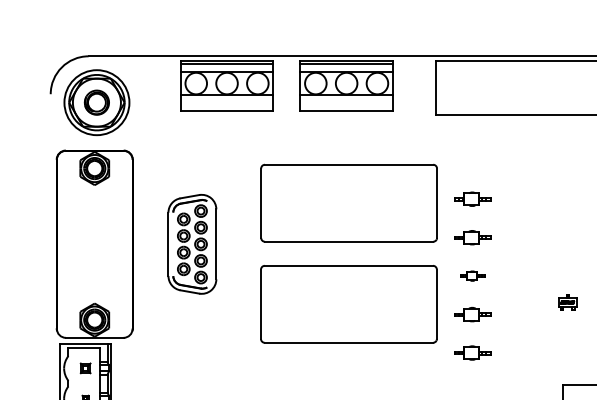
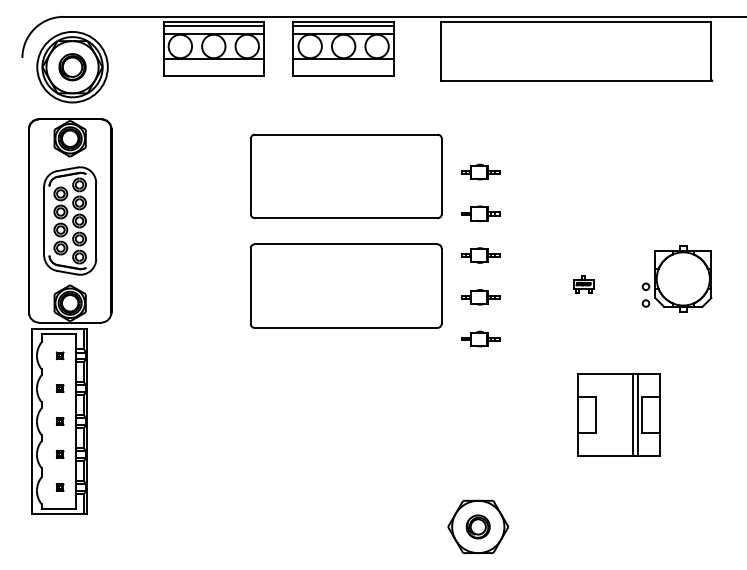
part: (192, 243) -> (70, 220), moved
part: (472, 276) -> (480, 255), size x1.43
part: (84, 368) -> (59, 355), size x0.62

